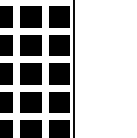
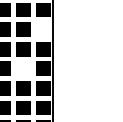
fill: (58, 45) -> (42, 29), removed
fill: (30, 102) -> (23, 68), removed

